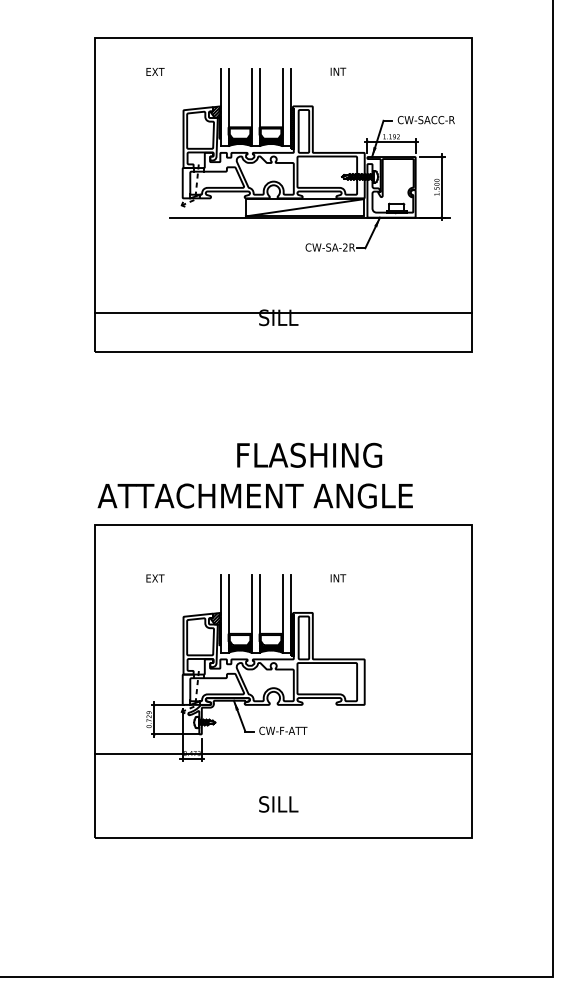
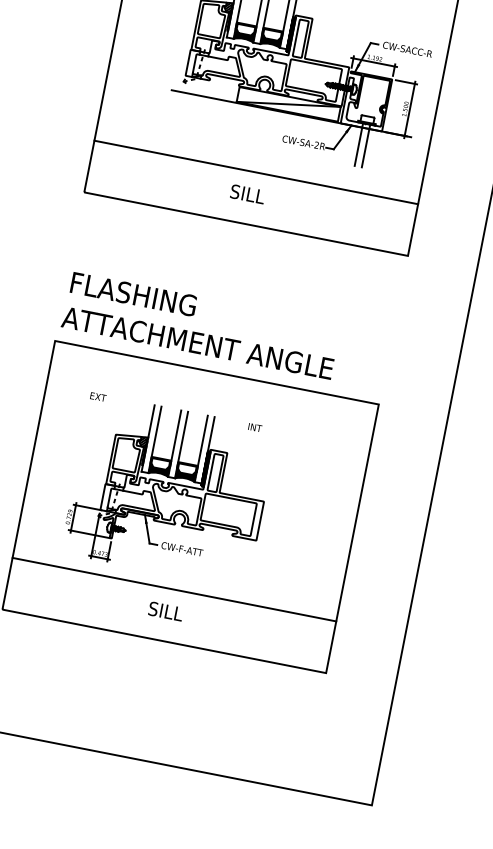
line: (392, 237) -> (358, 144), added
line: (400, 237) -> (365, 145), added
line: (283, 313) -> (256, 172), moved
text: (309, 454) -> (133, 293), moved
line: (283, 754) -> (174, 590), moved

